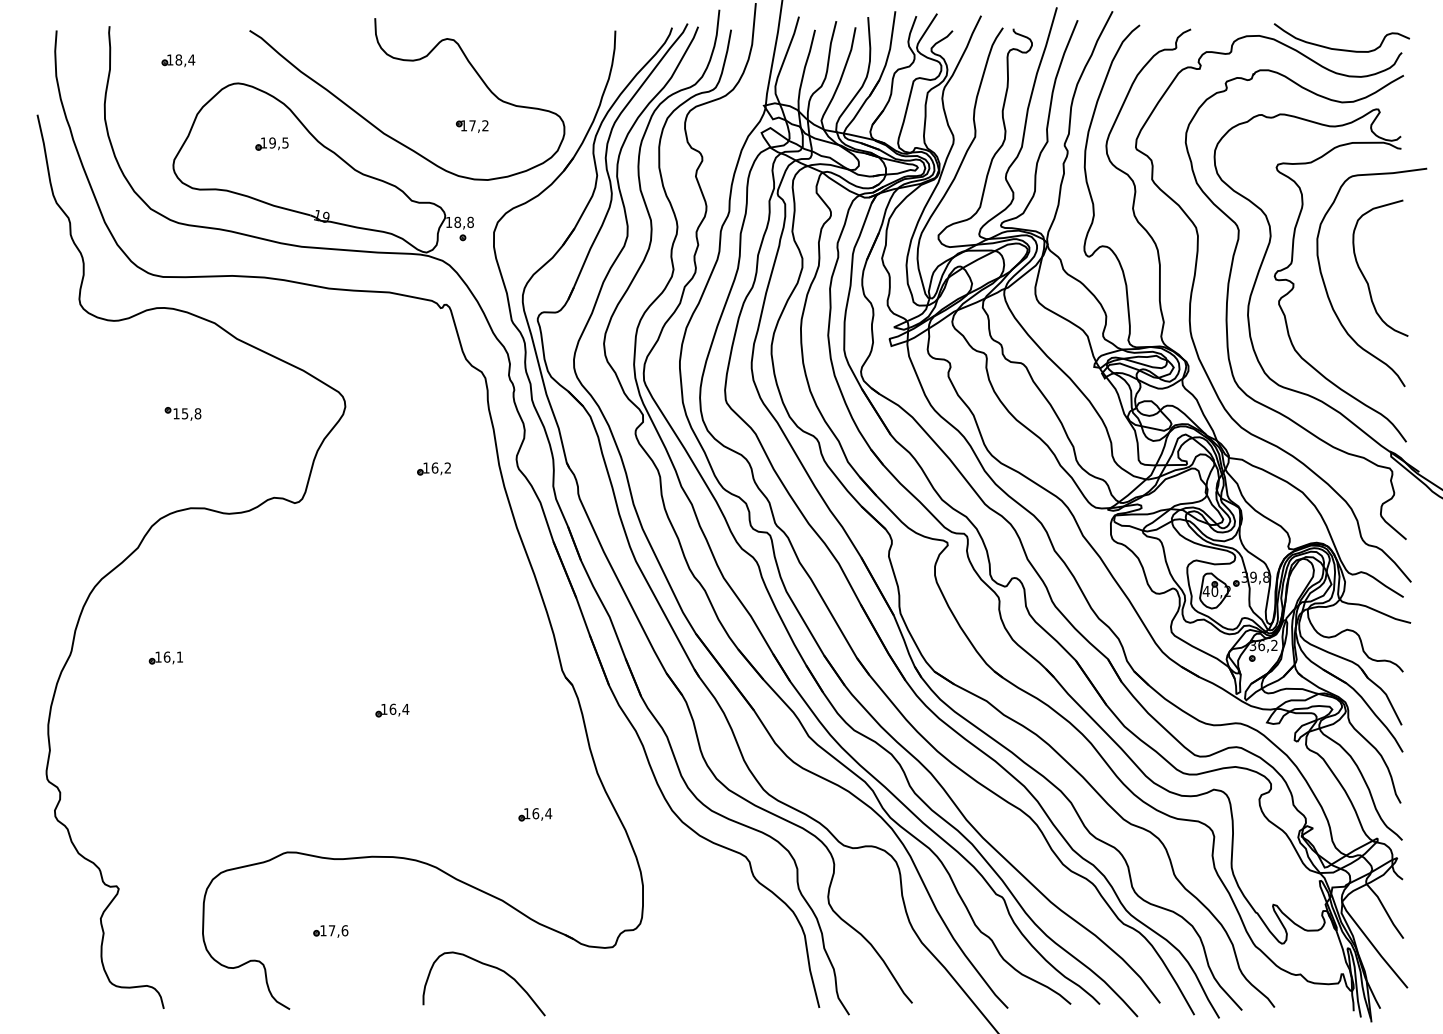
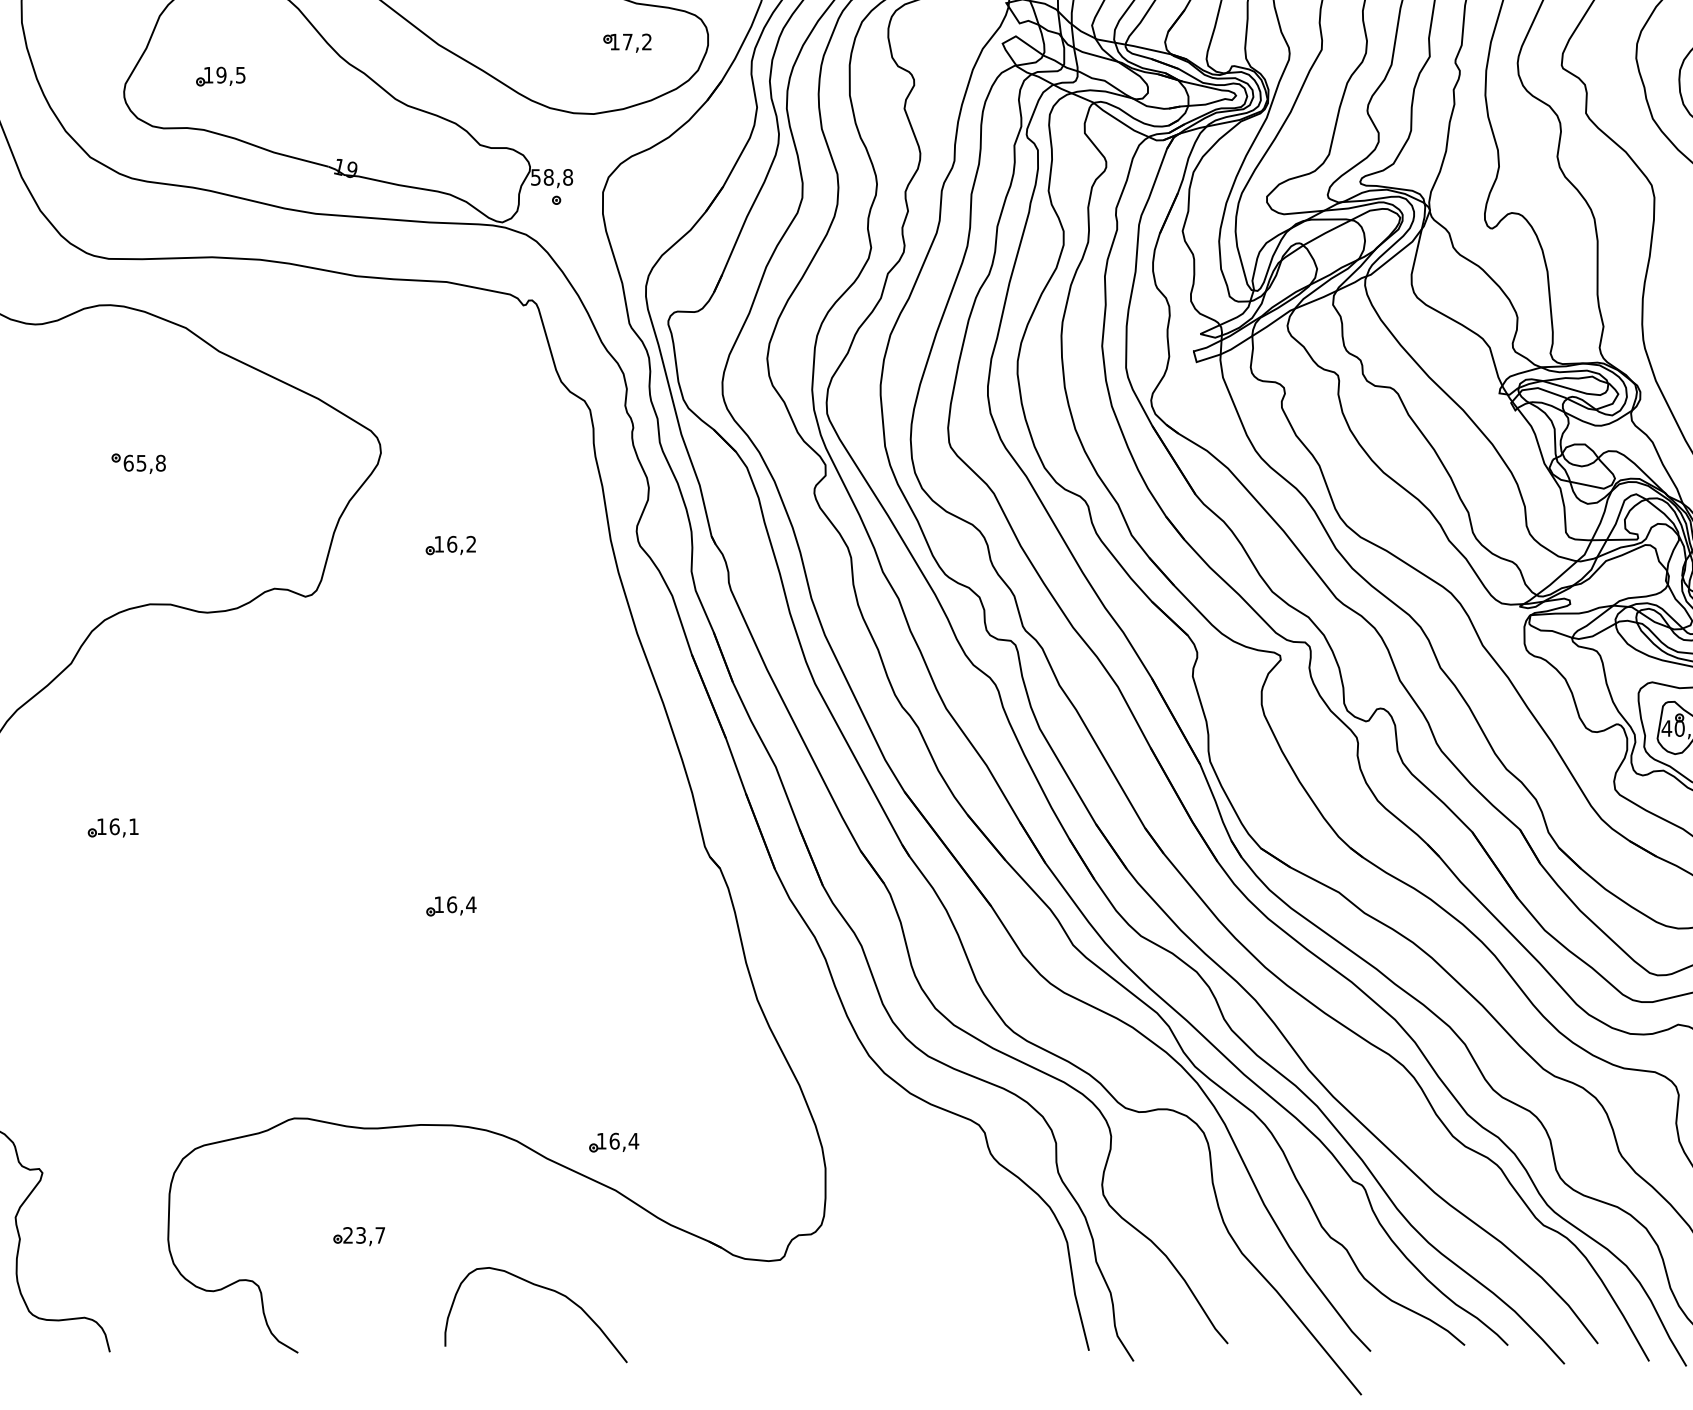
part: (472, 126) -> (627, 43), moved
part: (271, 143) -> (219, 75), moved
text: (449, 222) -> (536, 177), 18,8 -> 58,8
text: (176, 413) -> (128, 462), 15,8 -> 65,8
part: (433, 468) -> (449, 544), moved
part: (535, 814) -> (614, 1142), moved
text: (334, 930) -> (364, 1235), 17,6 -> 23,7
curve: (488, 966) -> (542, 1288), moved

